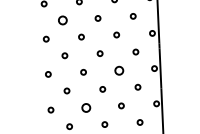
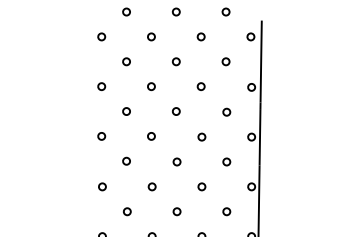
circle: (62, 20) -> (126, 61), size x0.62
circle: (119, 70) -> (201, 136), size x0.62
circle: (85, 107) -> (151, 186), size x0.62

